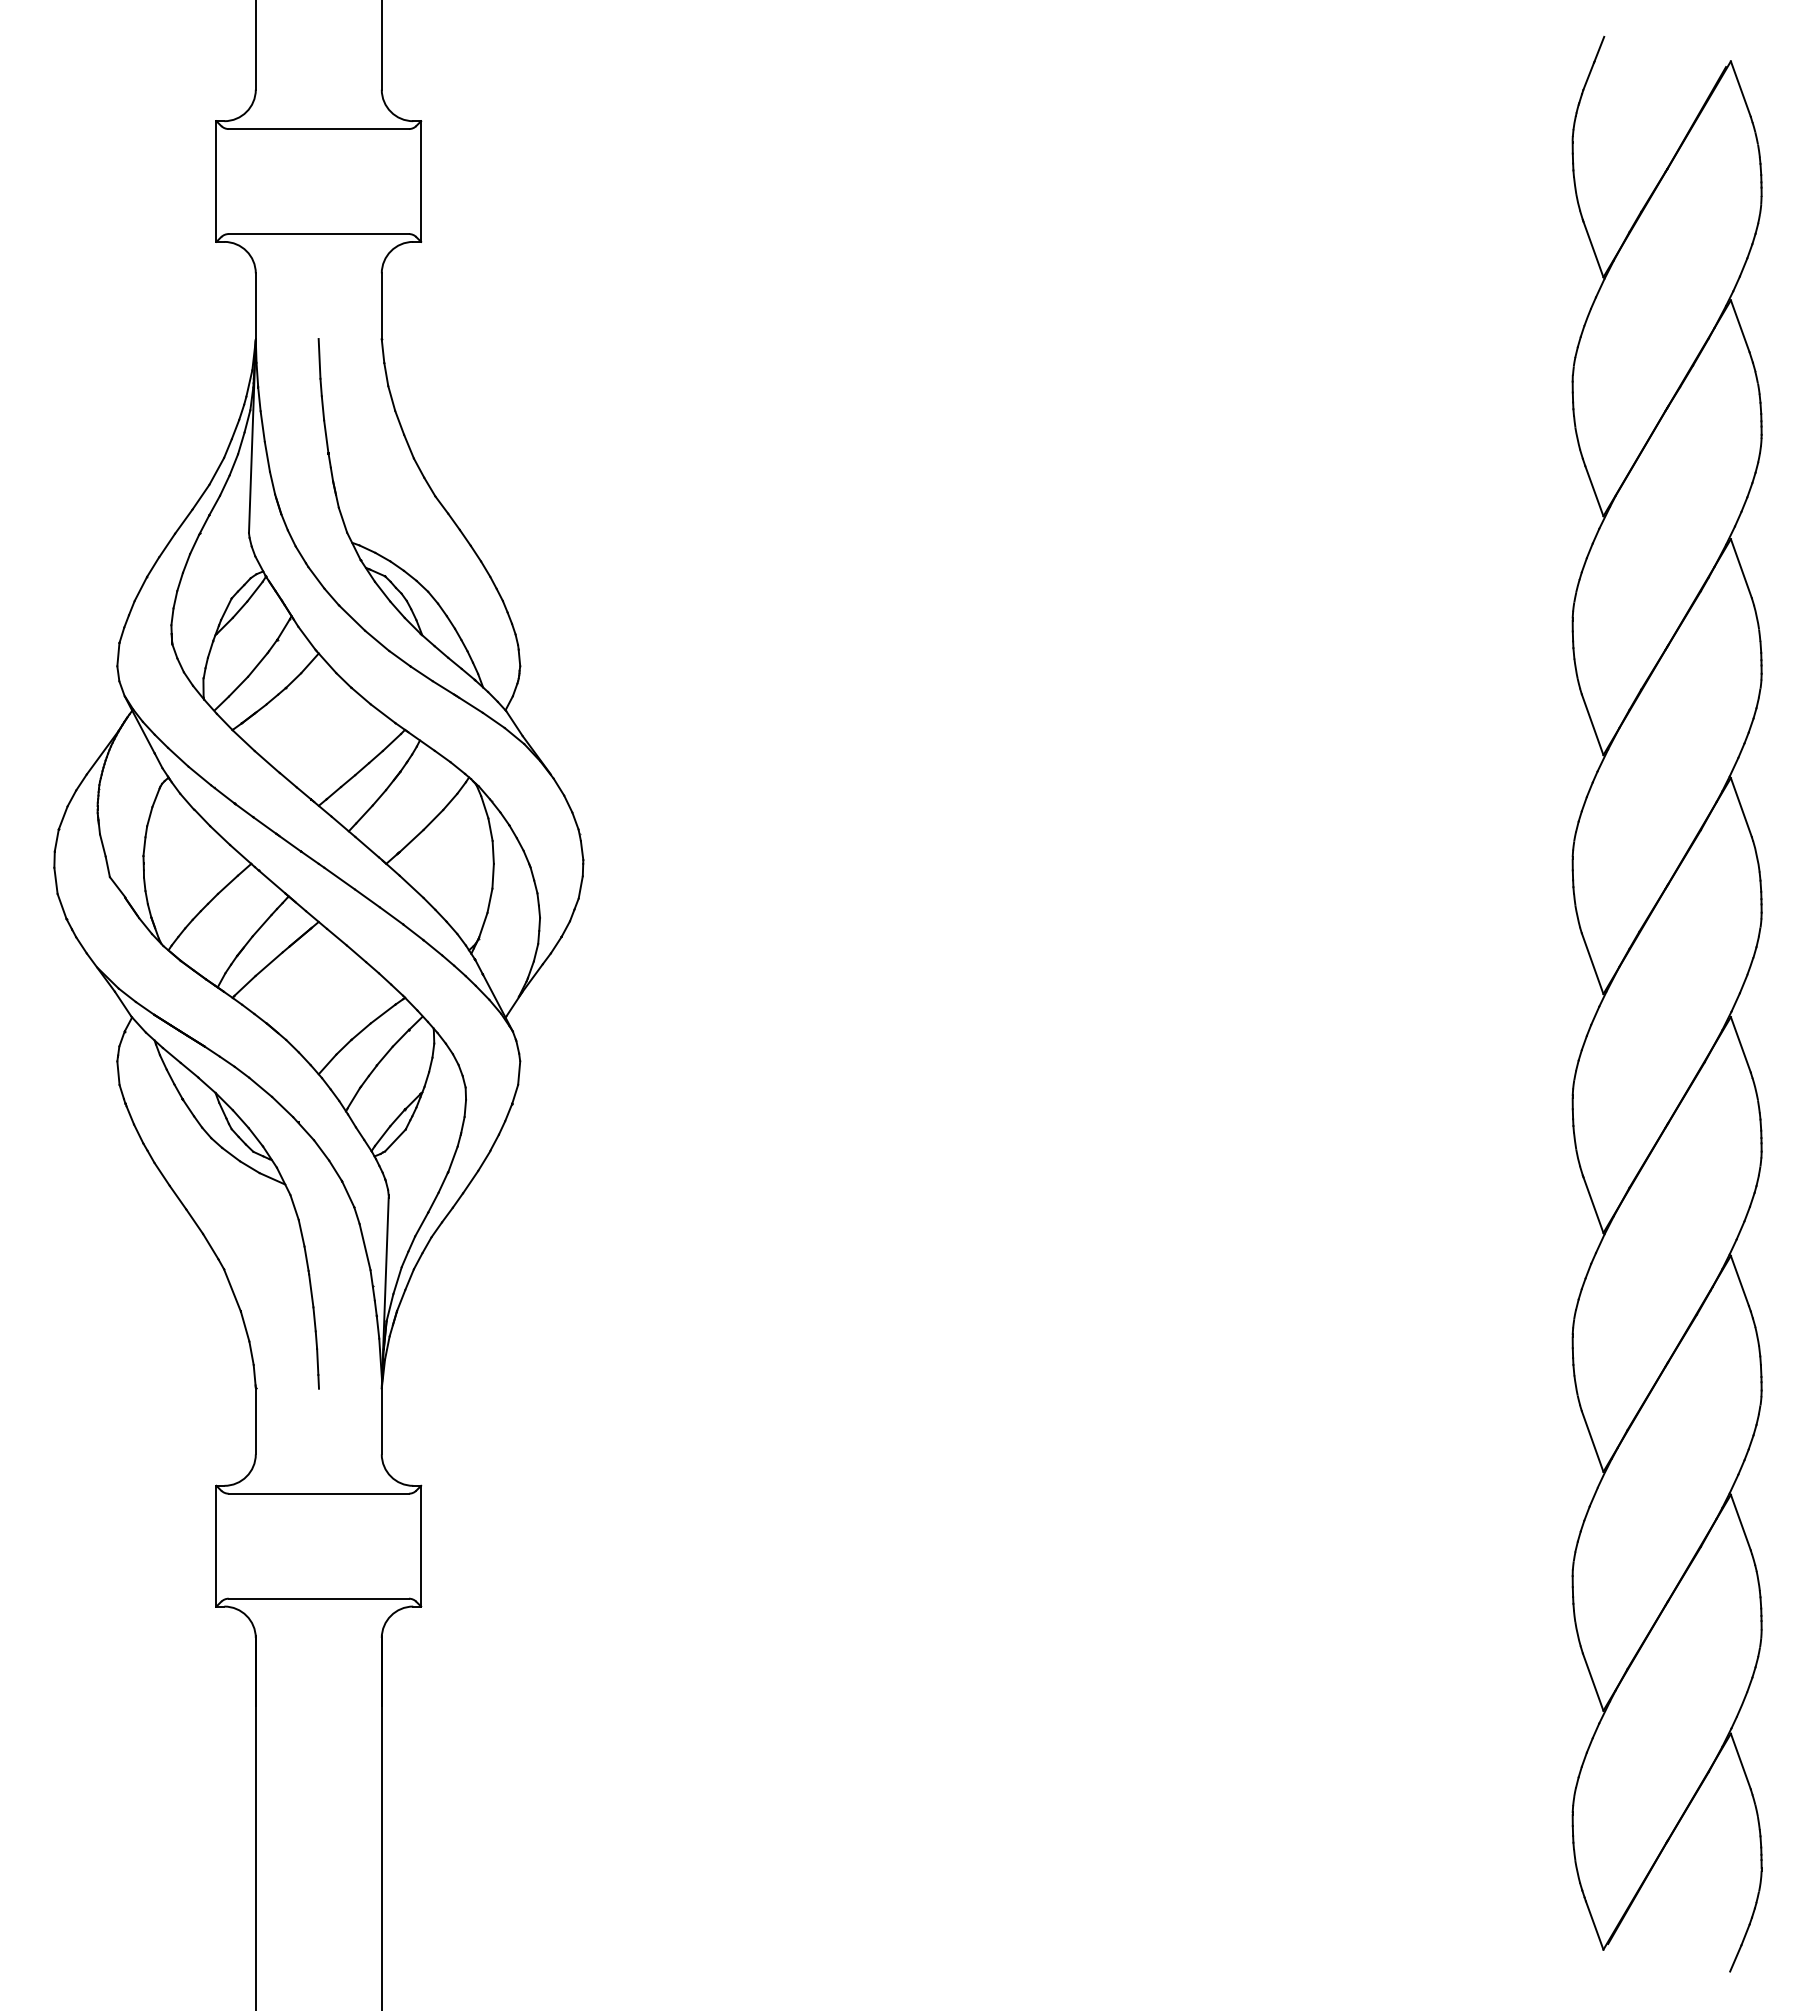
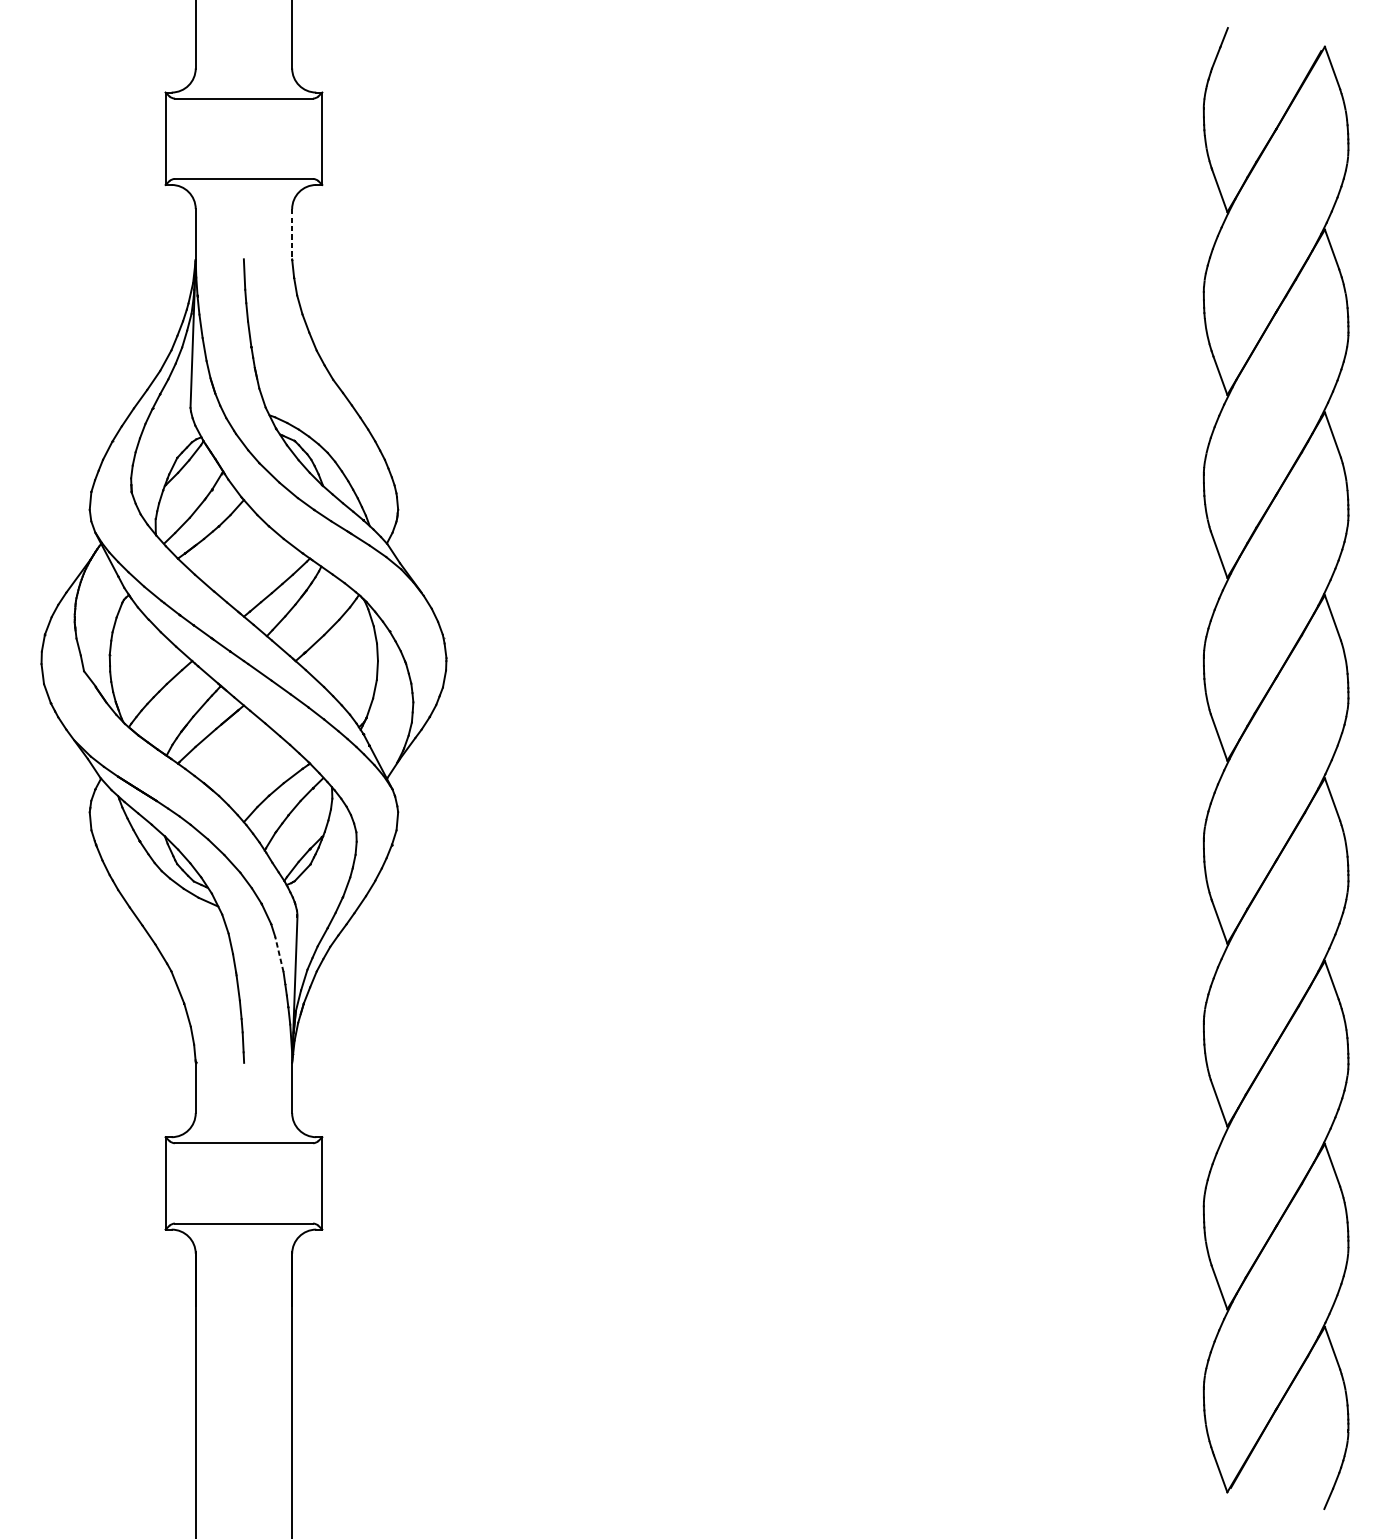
line: (381, 306) -> (291, 234), solid -> dashed
line: (365, 1247) -> (279, 954), solid -> dashed

